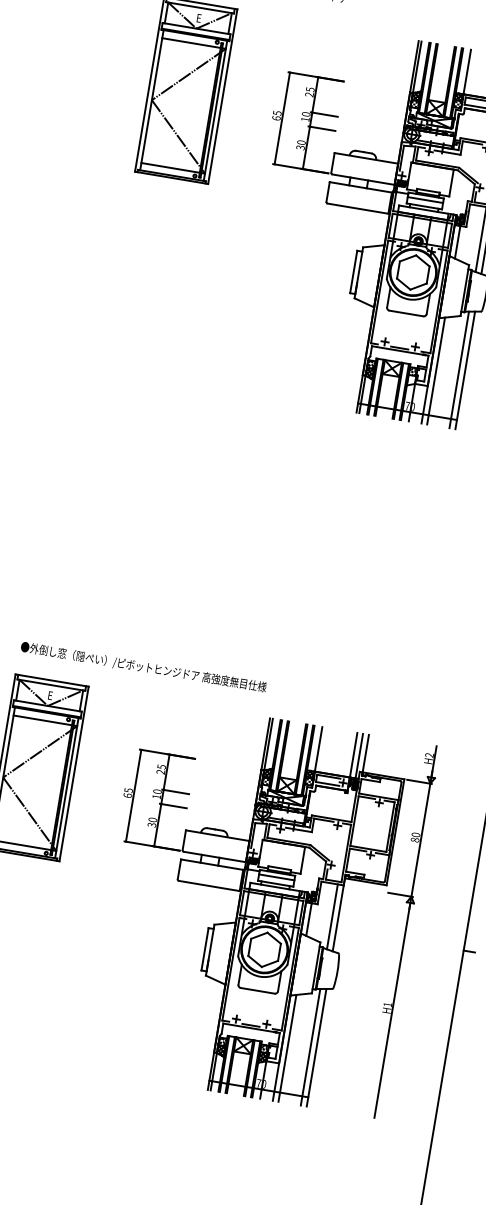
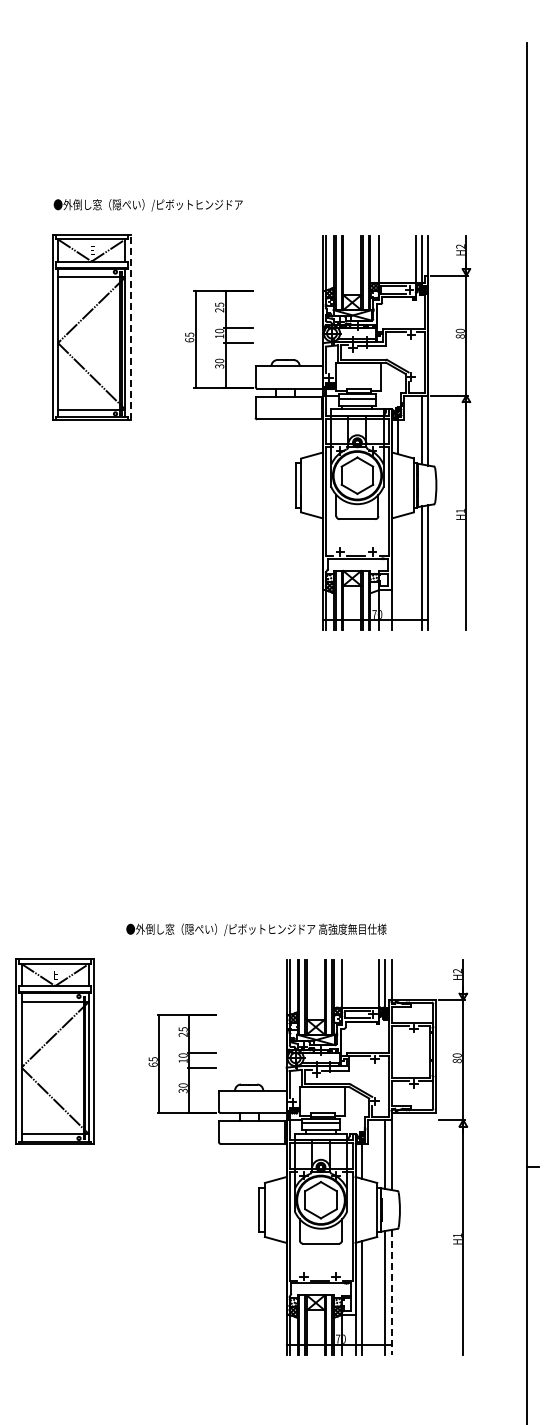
line: (222, 96) -> (130, 327), solid -> dashed
line: (435, 371) -> (397, 573), removed
text: (143, 667) -> (256, 929), moved
line: (316, 1047) -> (391, 1292), solid -> dashed

